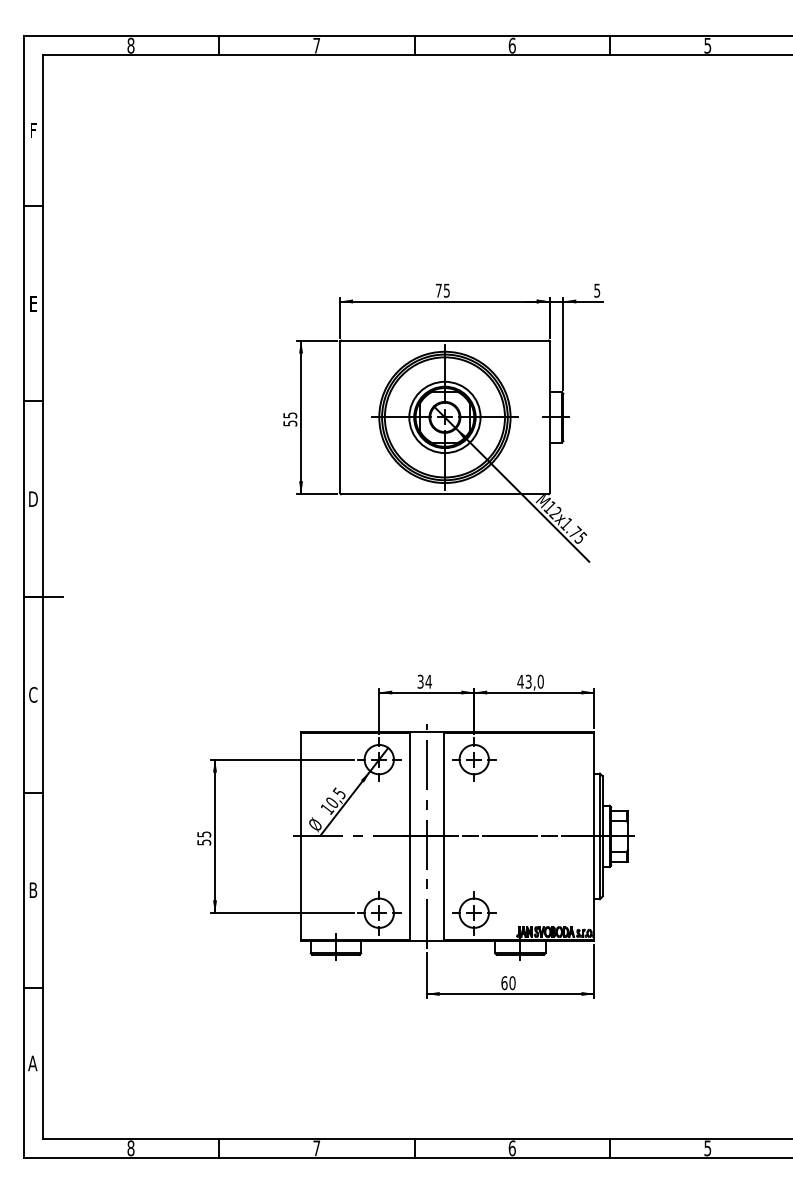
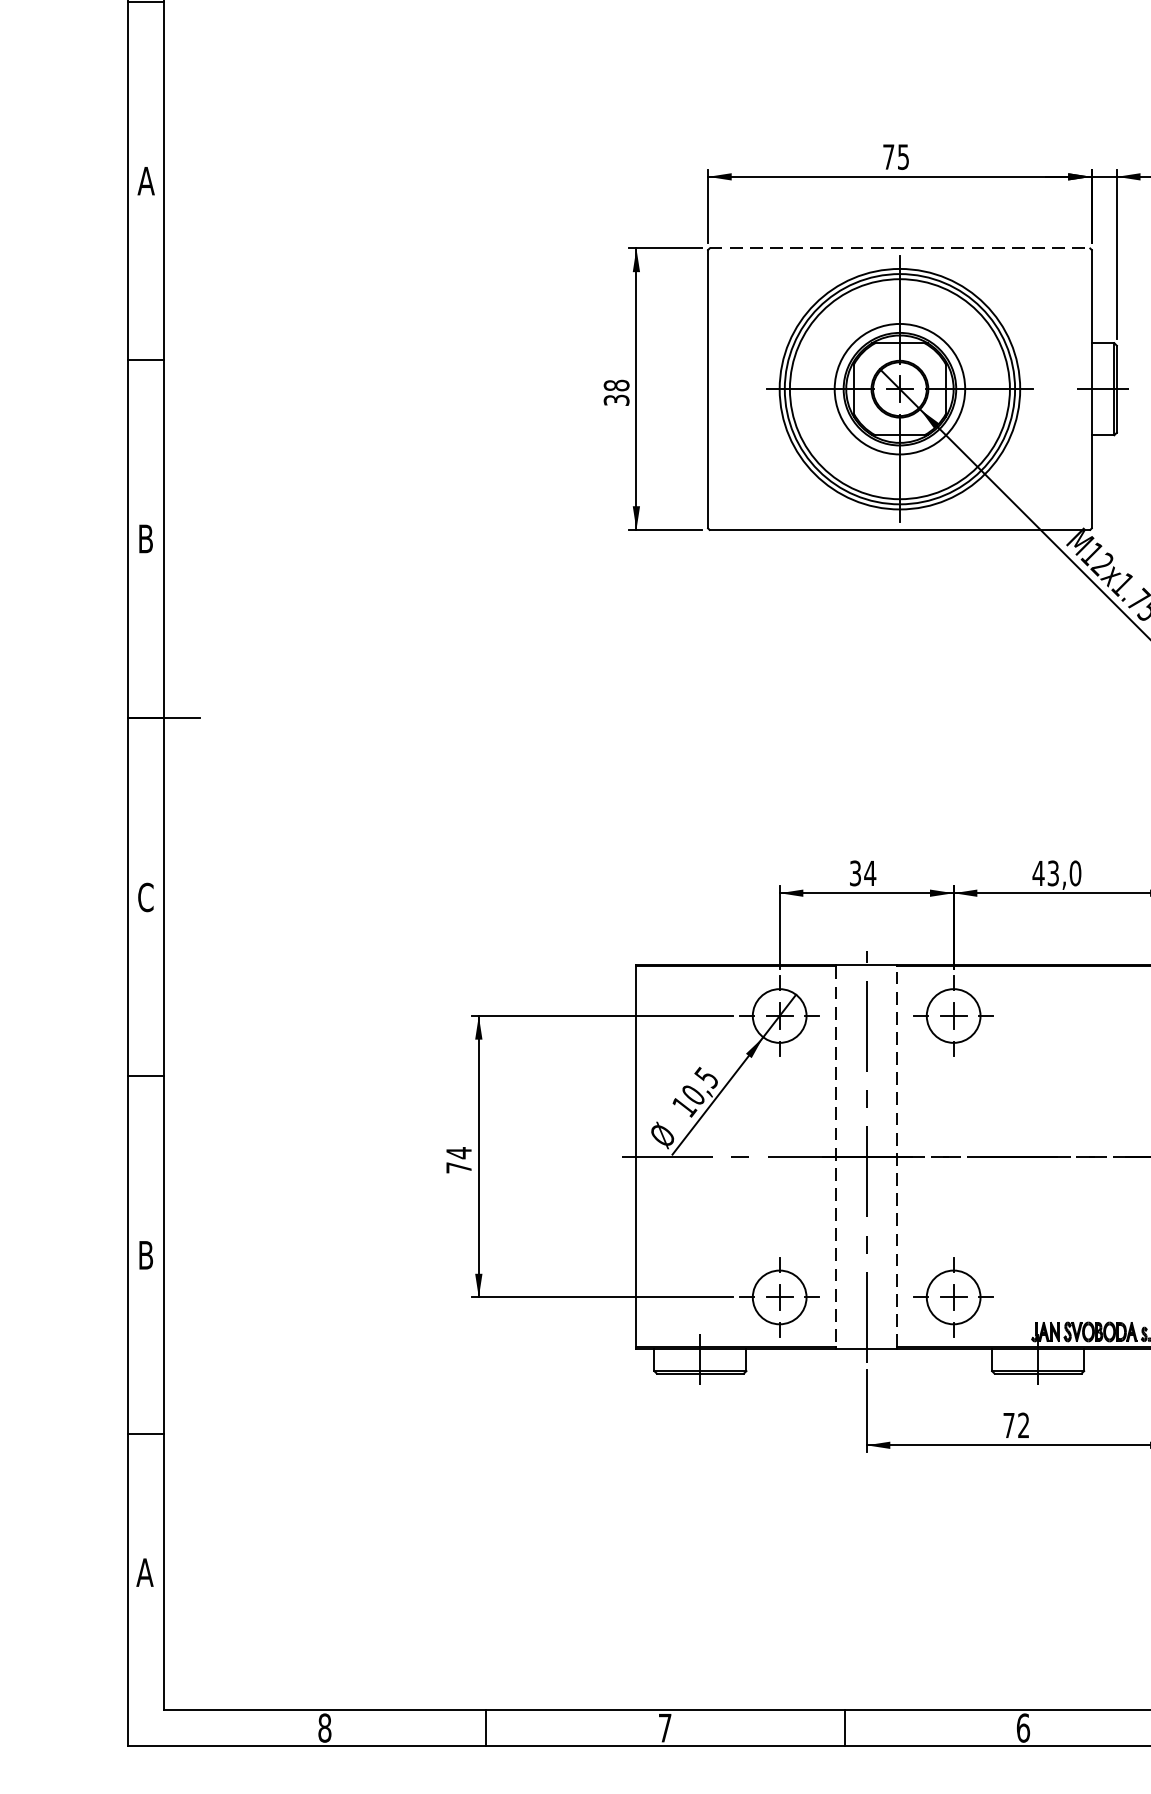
text: (33, 303) -> (146, 180), E -> A
line: (444, 340) -> (899, 248), solid -> dashed
text: (290, 419) -> (617, 392), 55 -> 38
text: (33, 498) -> (146, 537), D -> B
line: (410, 836) -> (836, 1156), solid -> dashed
line: (443, 836) -> (897, 1156), solid -> dashed
text: (204, 838) -> (459, 1160), 55 -> 74
text: (508, 983) -> (1016, 1426), 60 -> 72

